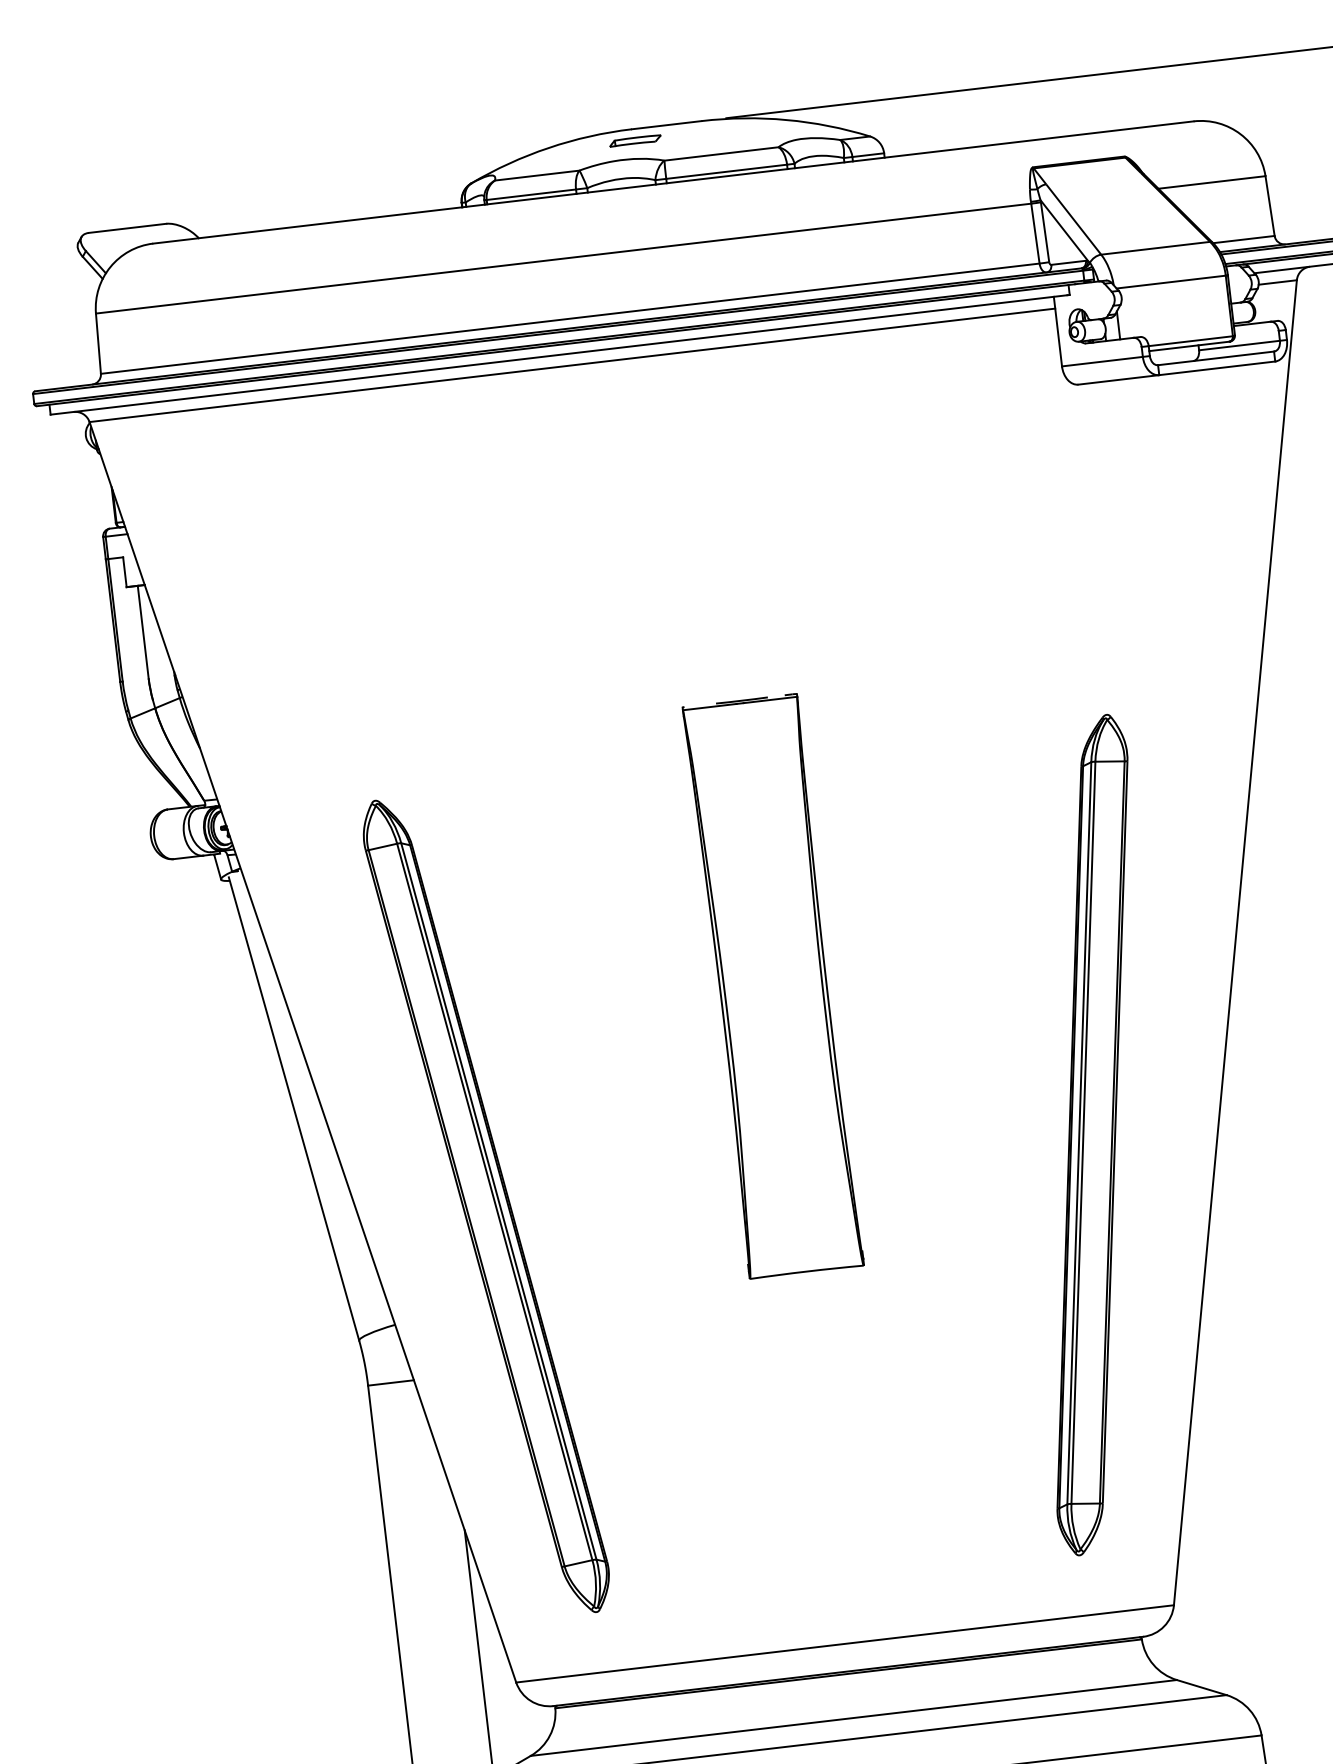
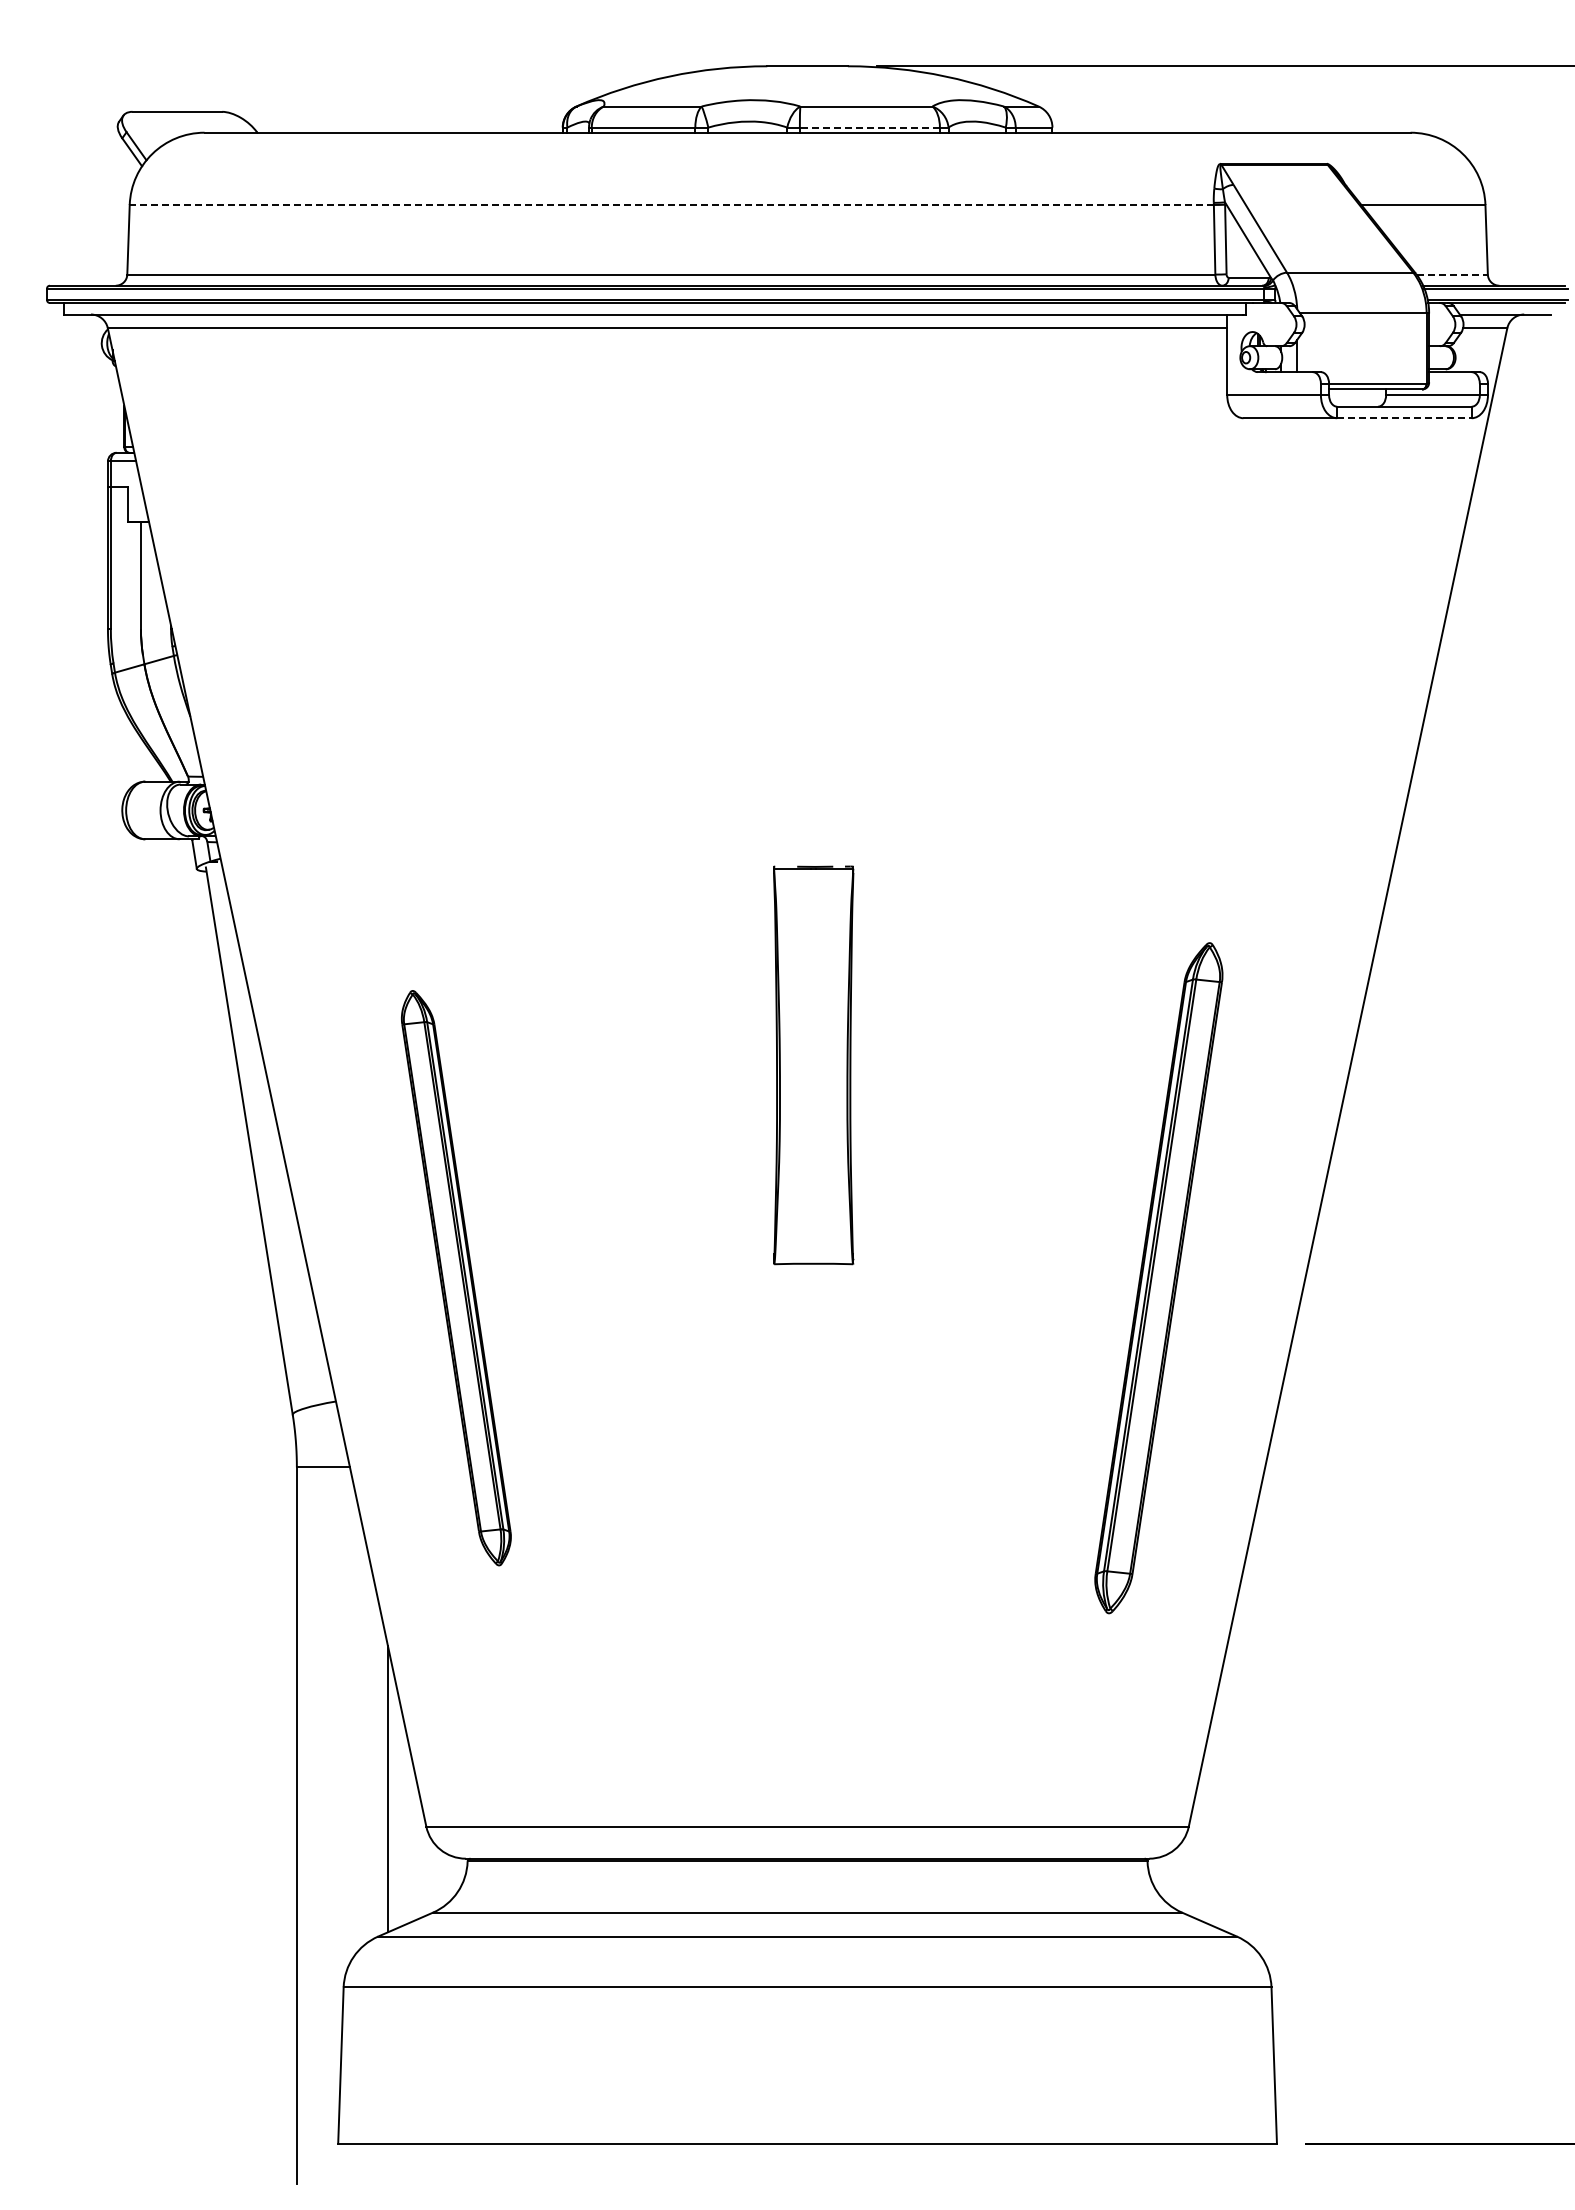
part: (635, 140) -> (769, 79), removed
line: (726, 171) -> (869, 127), solid -> dashed
line: (1244, 239) -> (1452, 274), solid -> dashed
line: (563, 259) -> (671, 205), solid -> dashed
line: (1217, 368) -> (1404, 418), solid -> dashed
part: (773, 986) -> (813, 1065), size x0.6
part: (1092, 1134) -> (1158, 1277), size x0.7
part: (486, 1205) -> (456, 1277), size x0.6

